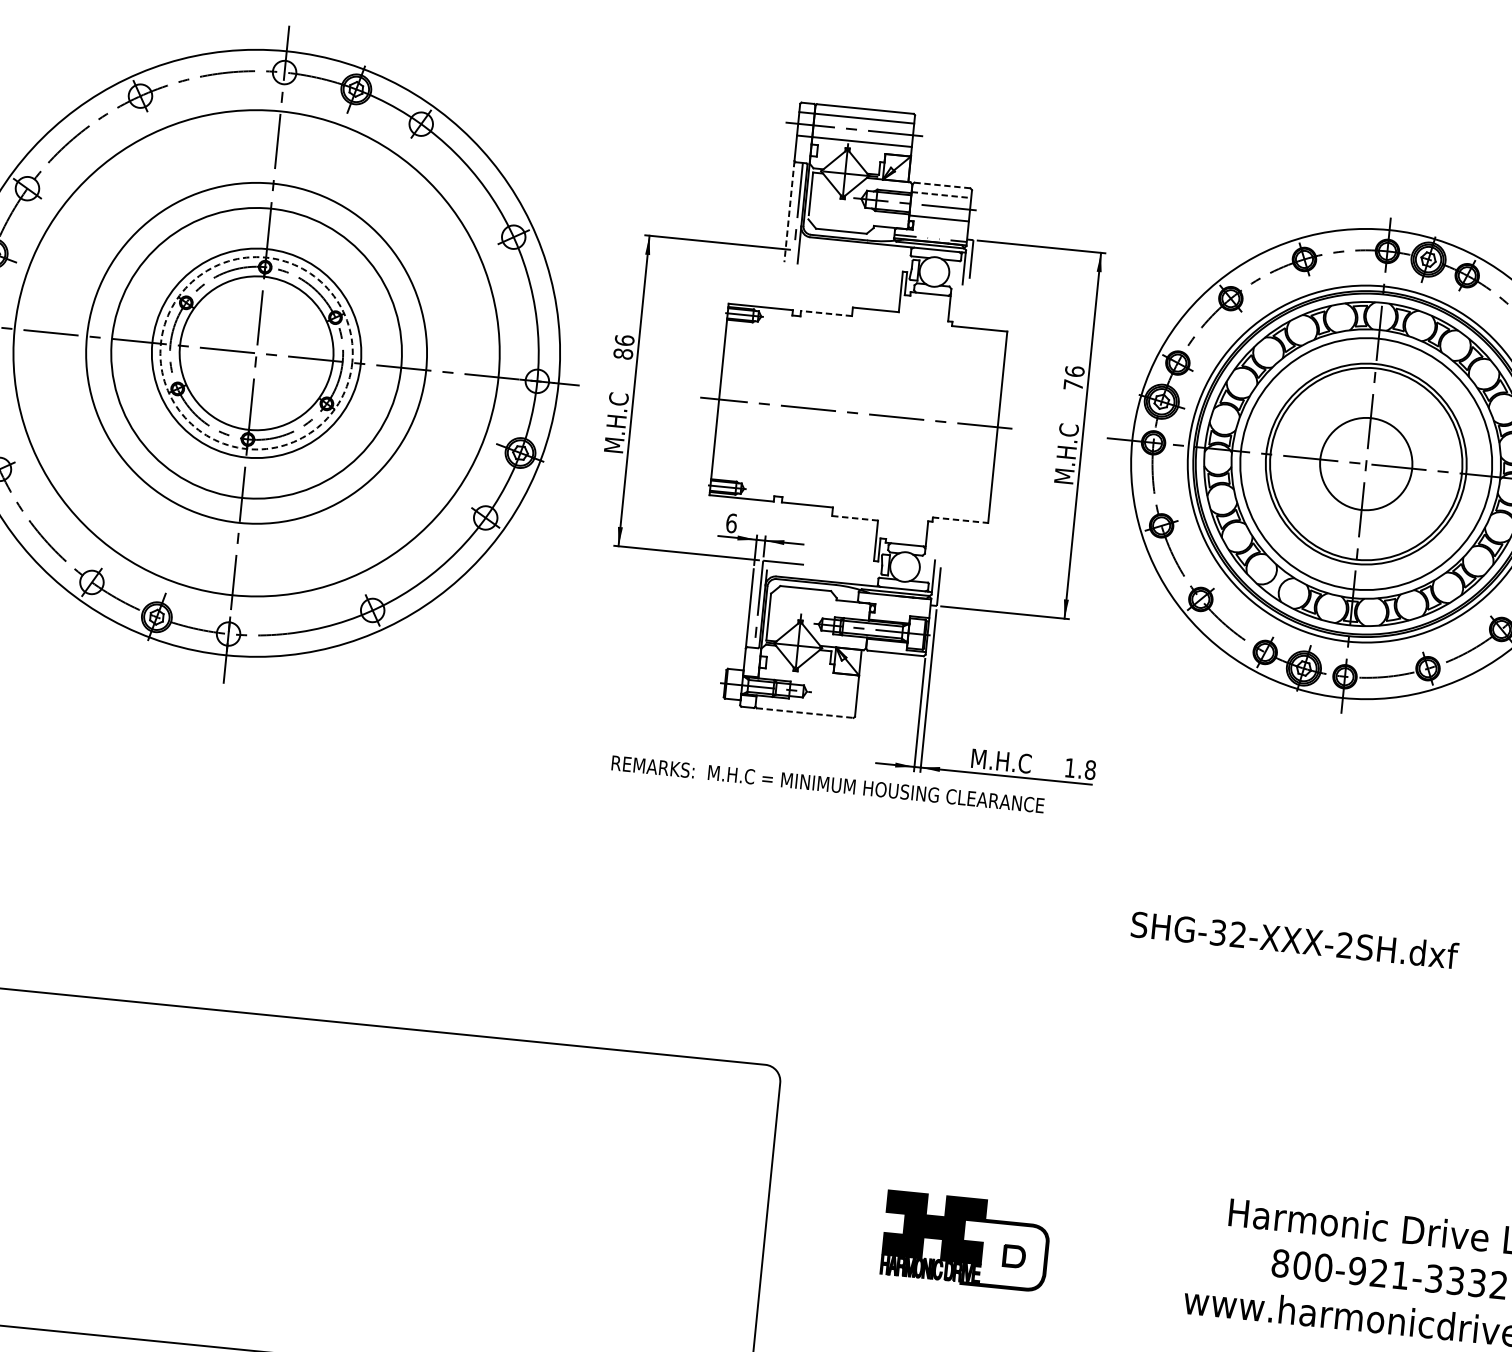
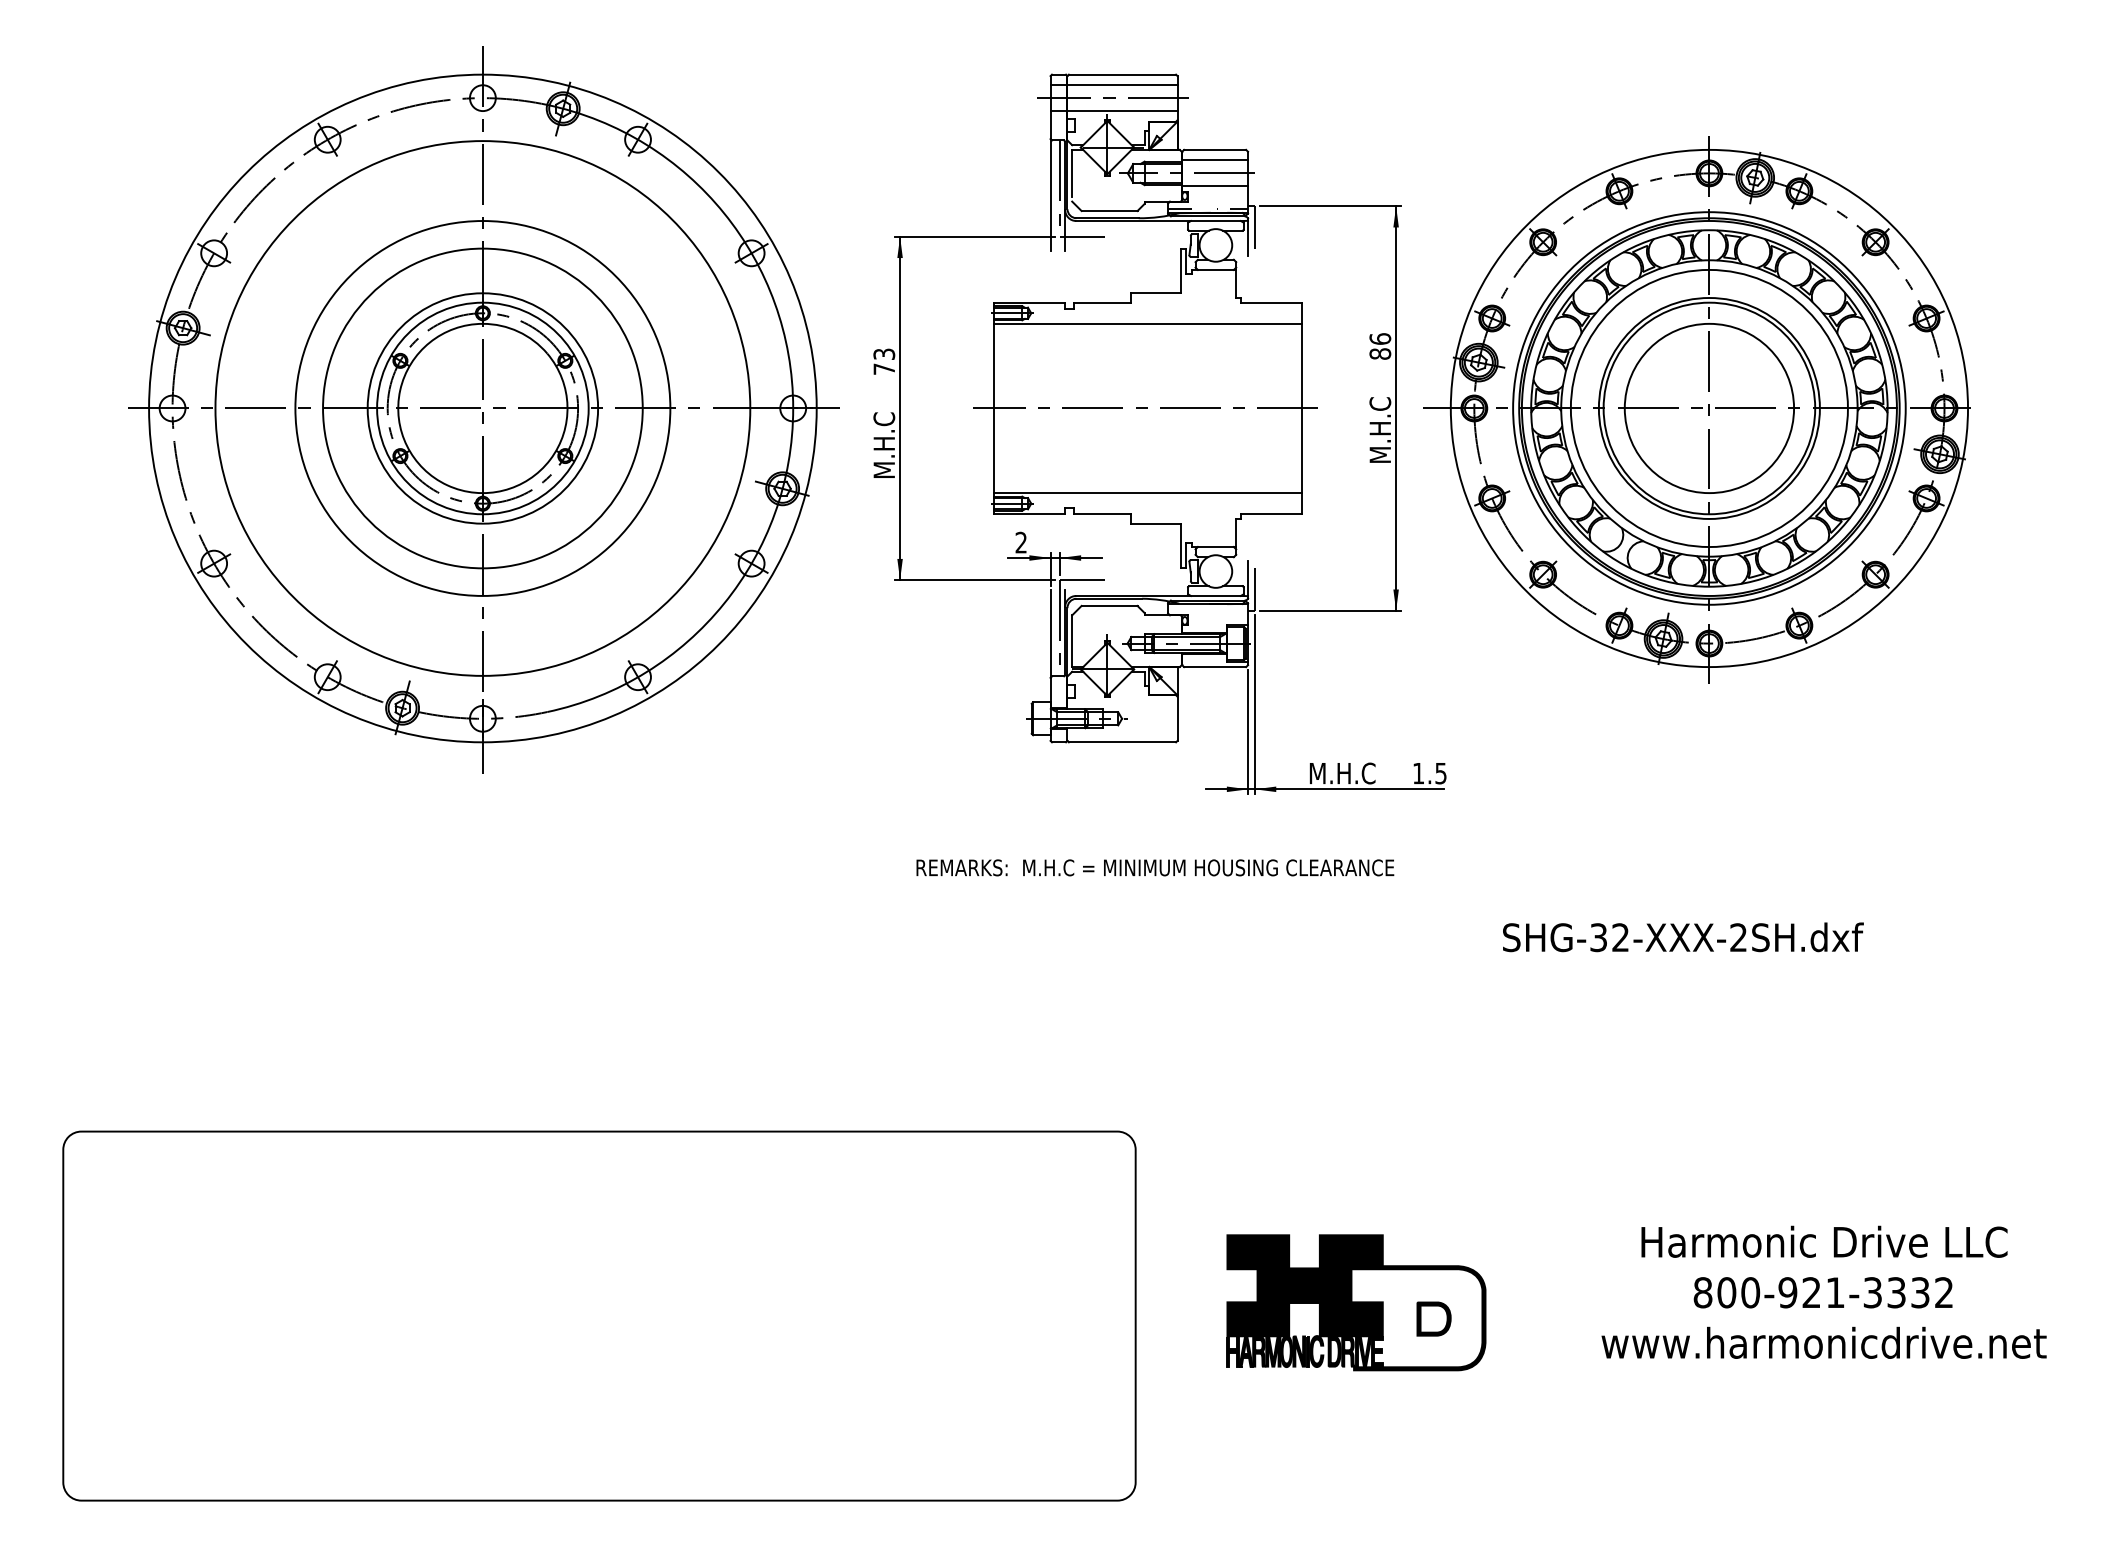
line: (941, 185) -> (1214, 149), dashed -> solid
line: (941, 195) -> (1215, 160), dashed -> solid
line: (789, 211) -> (1050, 195), dashed -> solid
line: (814, 251) -> (1082, 236), added
line: (825, 313) -> (1101, 302), dashed -> solid
line: (866, 336) -> (1148, 323), added
text: (624, 347) -> (884, 361), 86 -> 73
circle: (256, 353) -> (482, 408), dashed -> solid
text: (1073, 384) -> (1380, 353), 76 -> 86
circle: (1366, 464) -> (1709, 408), size x1.67
line: (851, 490) -> (1148, 493), added
line: (855, 518) -> (1156, 523), dashed -> solid
line: (960, 520) -> (1271, 514), dashed -> solid
text: (731, 523) -> (1021, 542), 6 -> 2
line: (805, 713) -> (1122, 742), dashed -> solid
text: (1089, 770) -> (1440, 773), 1.8 -> 1.5
text: (828, 784) -> (1155, 867), moved
part: (966, 1241) -> (1356, 1302), size x1.43

